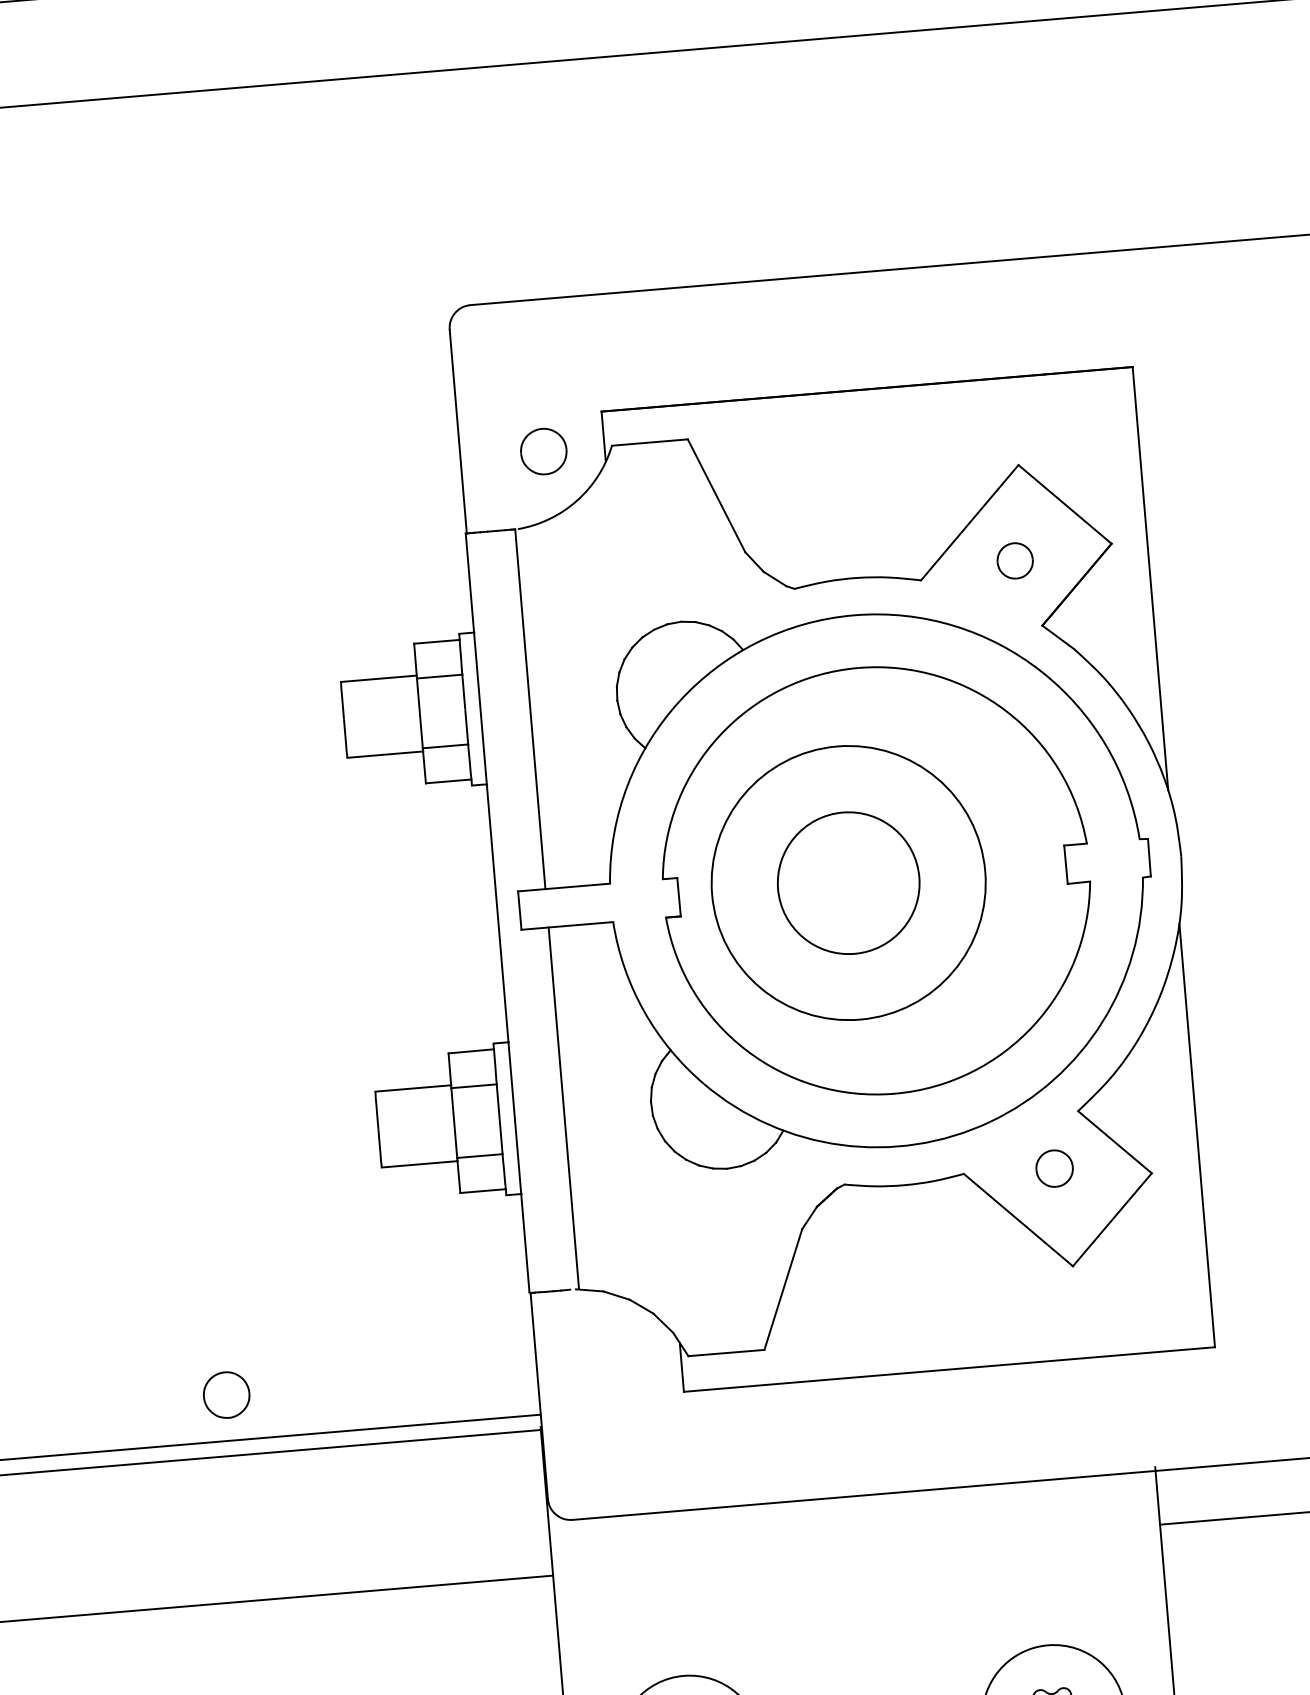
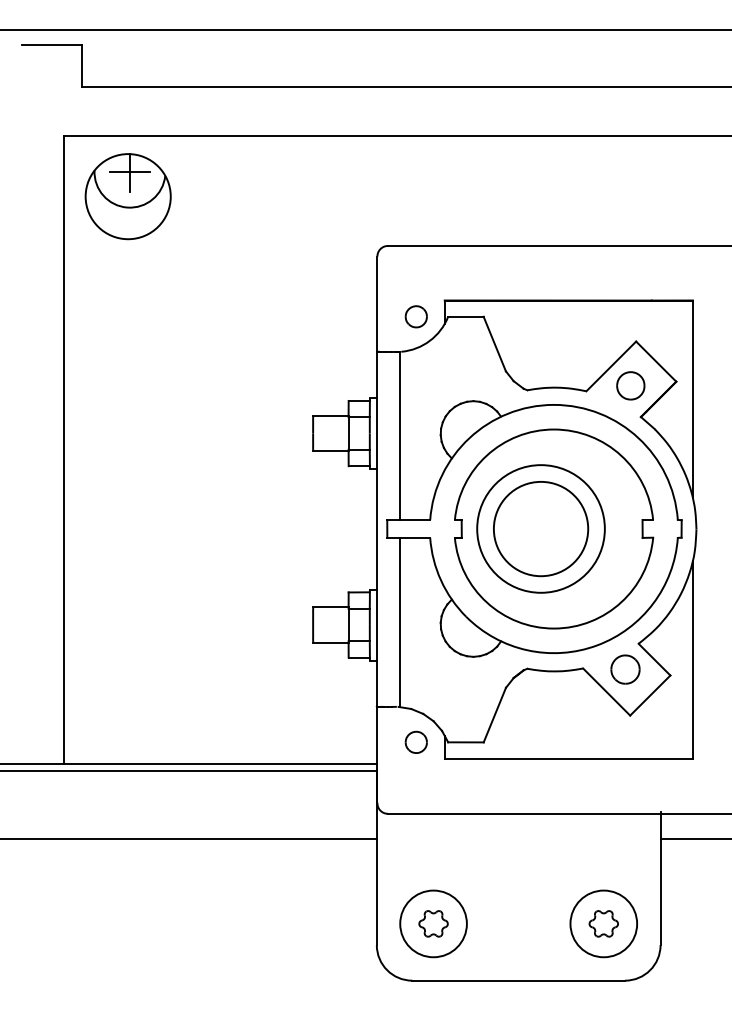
part: (1014, 560) -> (630, 385), size x1.67
circle: (847, 882) -> (540, 528), size x1.43
part: (1054, 1168) -> (625, 669), size x1.67
part: (224, 1393) -> (415, 741), moved

